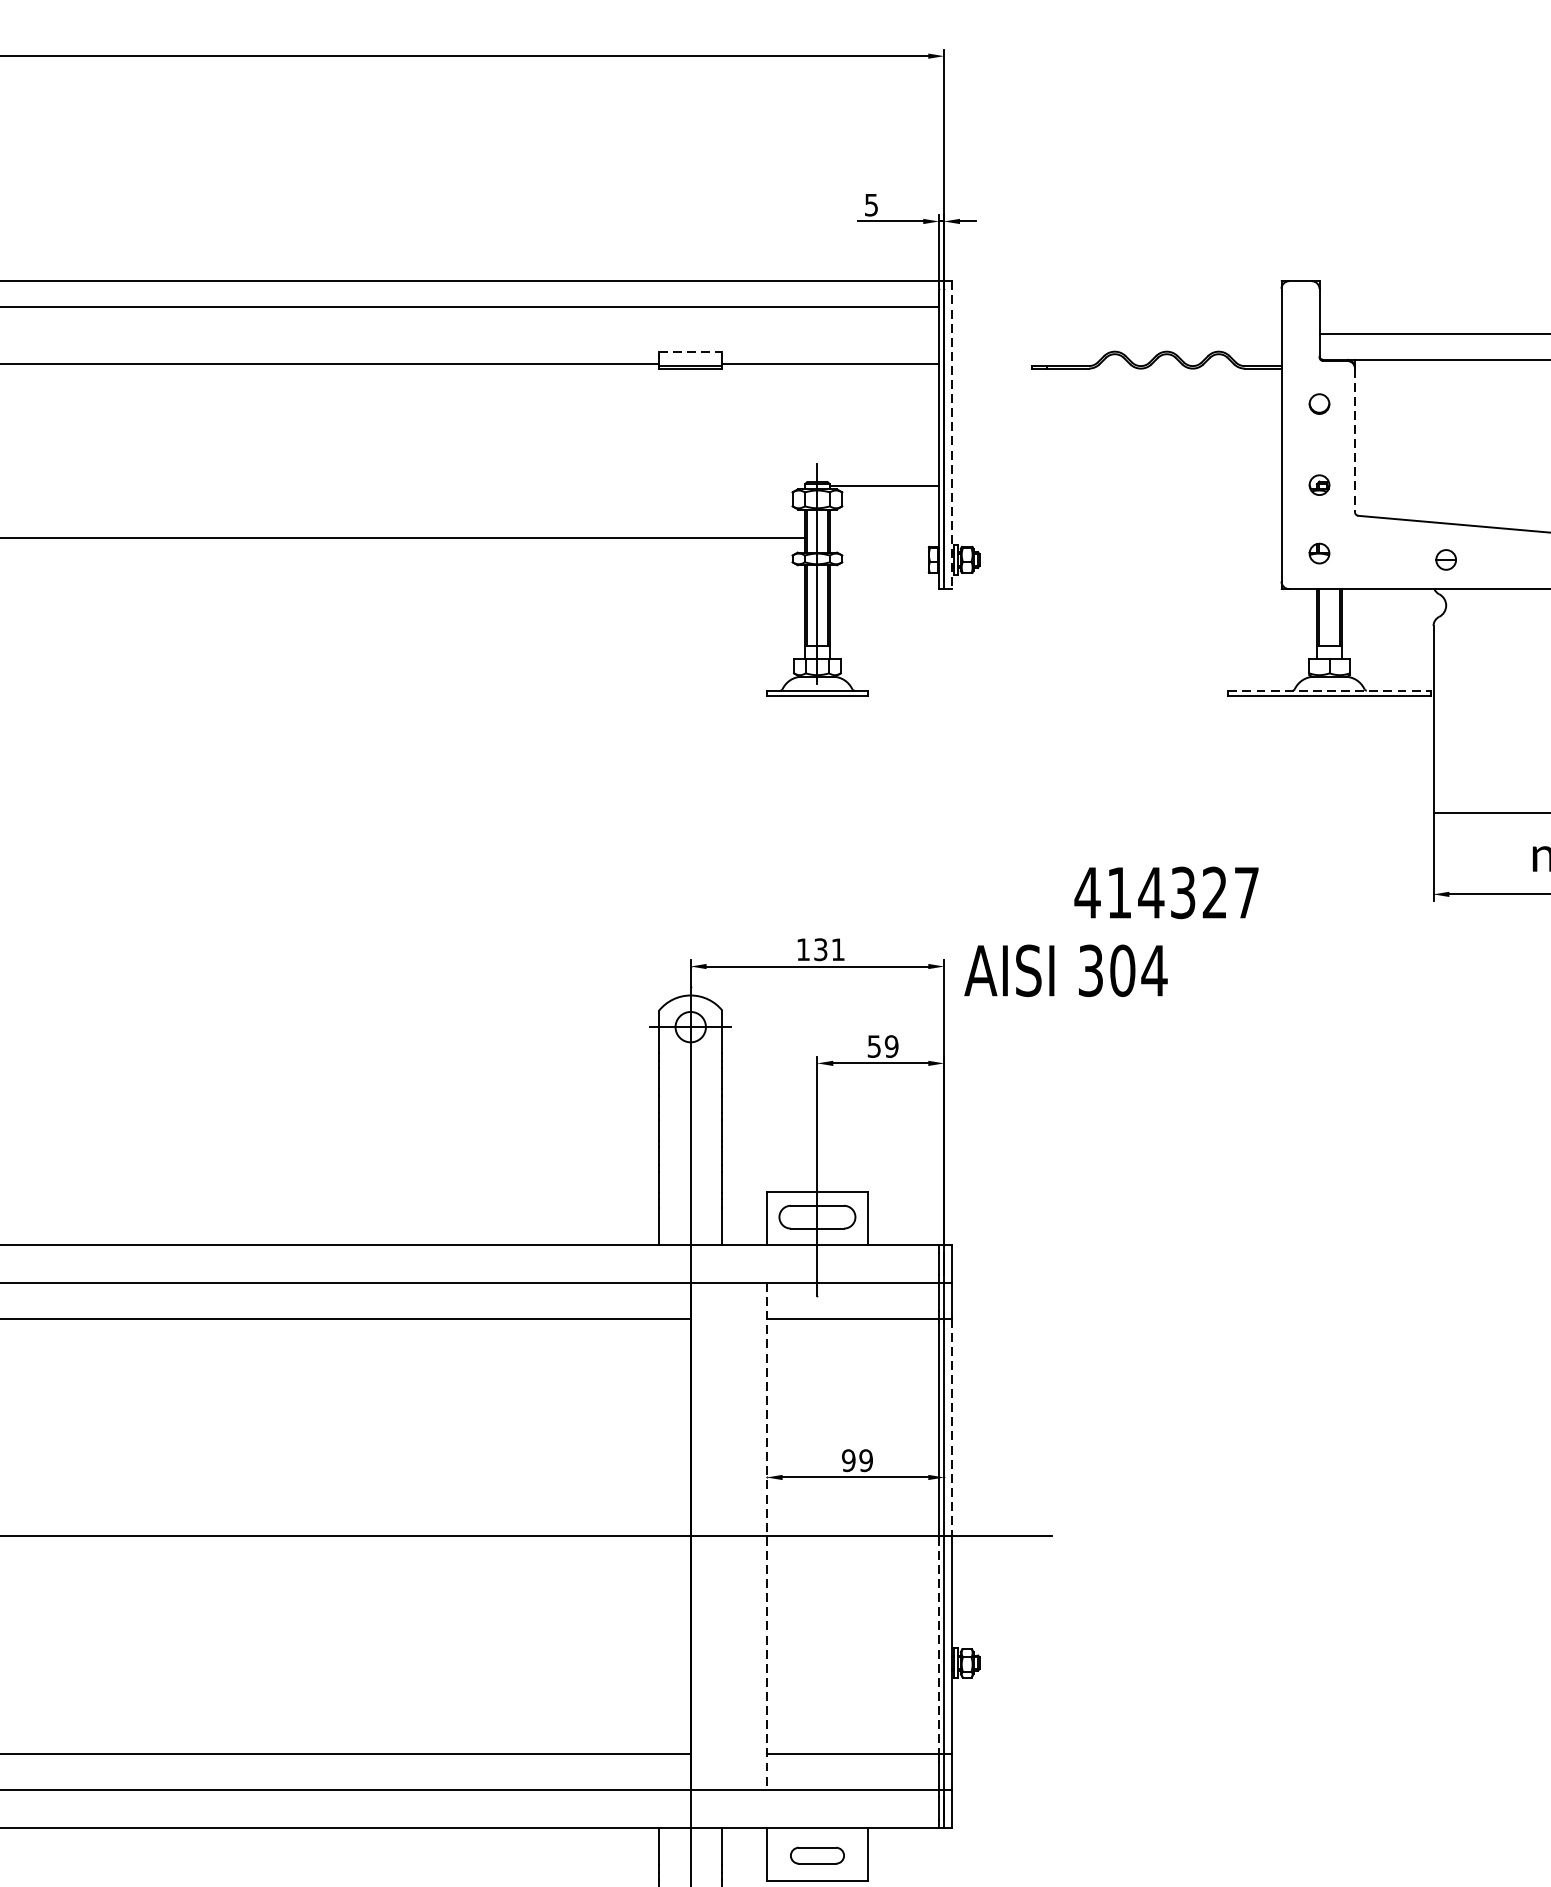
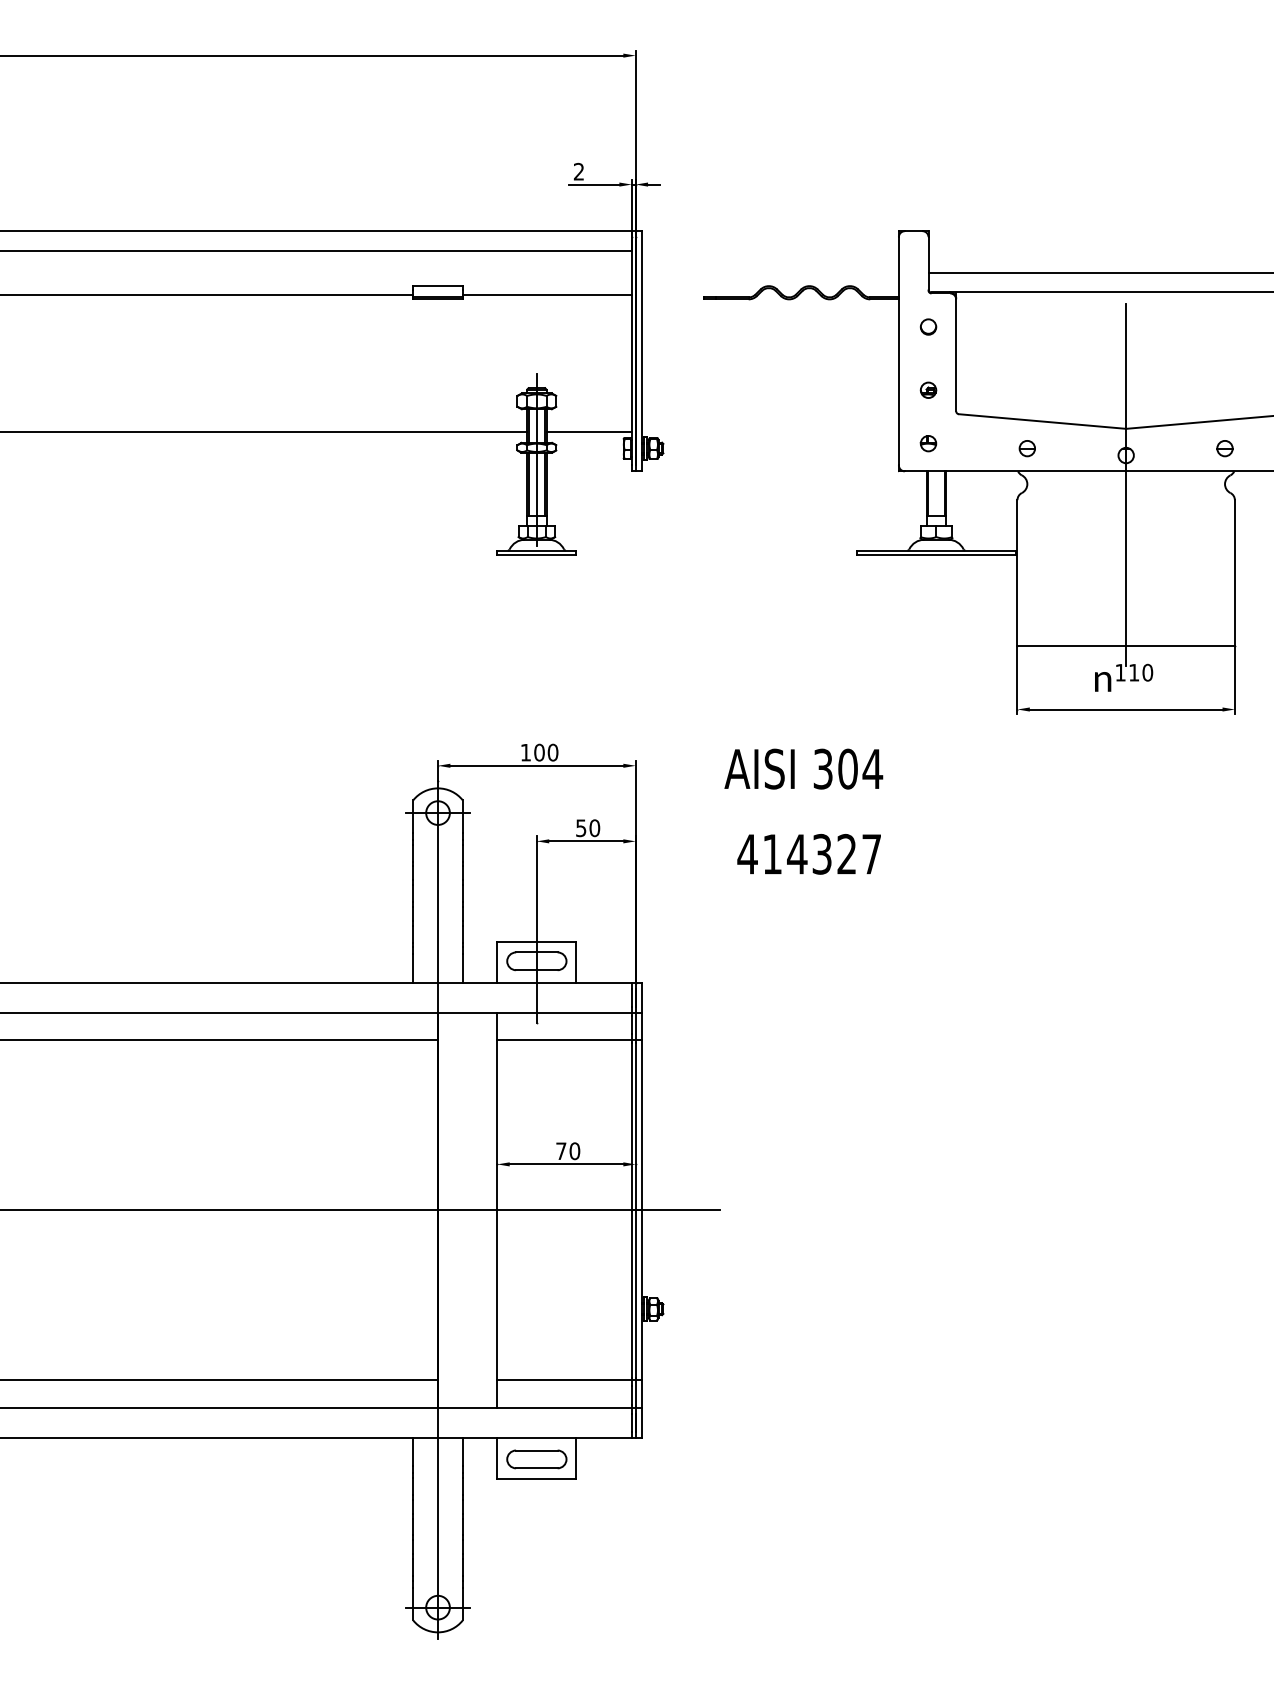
text: (870, 204) -> (578, 171), 5 -> 2
line: (691, 352) -> (438, 286), dashed -> solid
line: (951, 435) -> (641, 351), dashed -> solid
line: (1355, 440) -> (956, 355), dashed -> solid
line: (883, 485) -> (588, 431), moved
line: (1329, 690) -> (936, 550), dashed -> solid
text: (1165, 893) -> (808, 854), moved
text: (829, 949) -> (546, 752), 131 -> 100
text: (1065, 969) -> (803, 768), moved
text: (891, 1046) -> (594, 828), 59 -> 50
line: (951, 1427) -> (641, 1125), dashed -> solid
text: (857, 1460) -> (568, 1151), 99 -> 70
line: (766, 1536) -> (497, 1210), dashed -> solid
line: (938, 1644) -> (631, 1294), dashed -> solid
part: (816, 1855) -> (536, 1459), size x1.43

